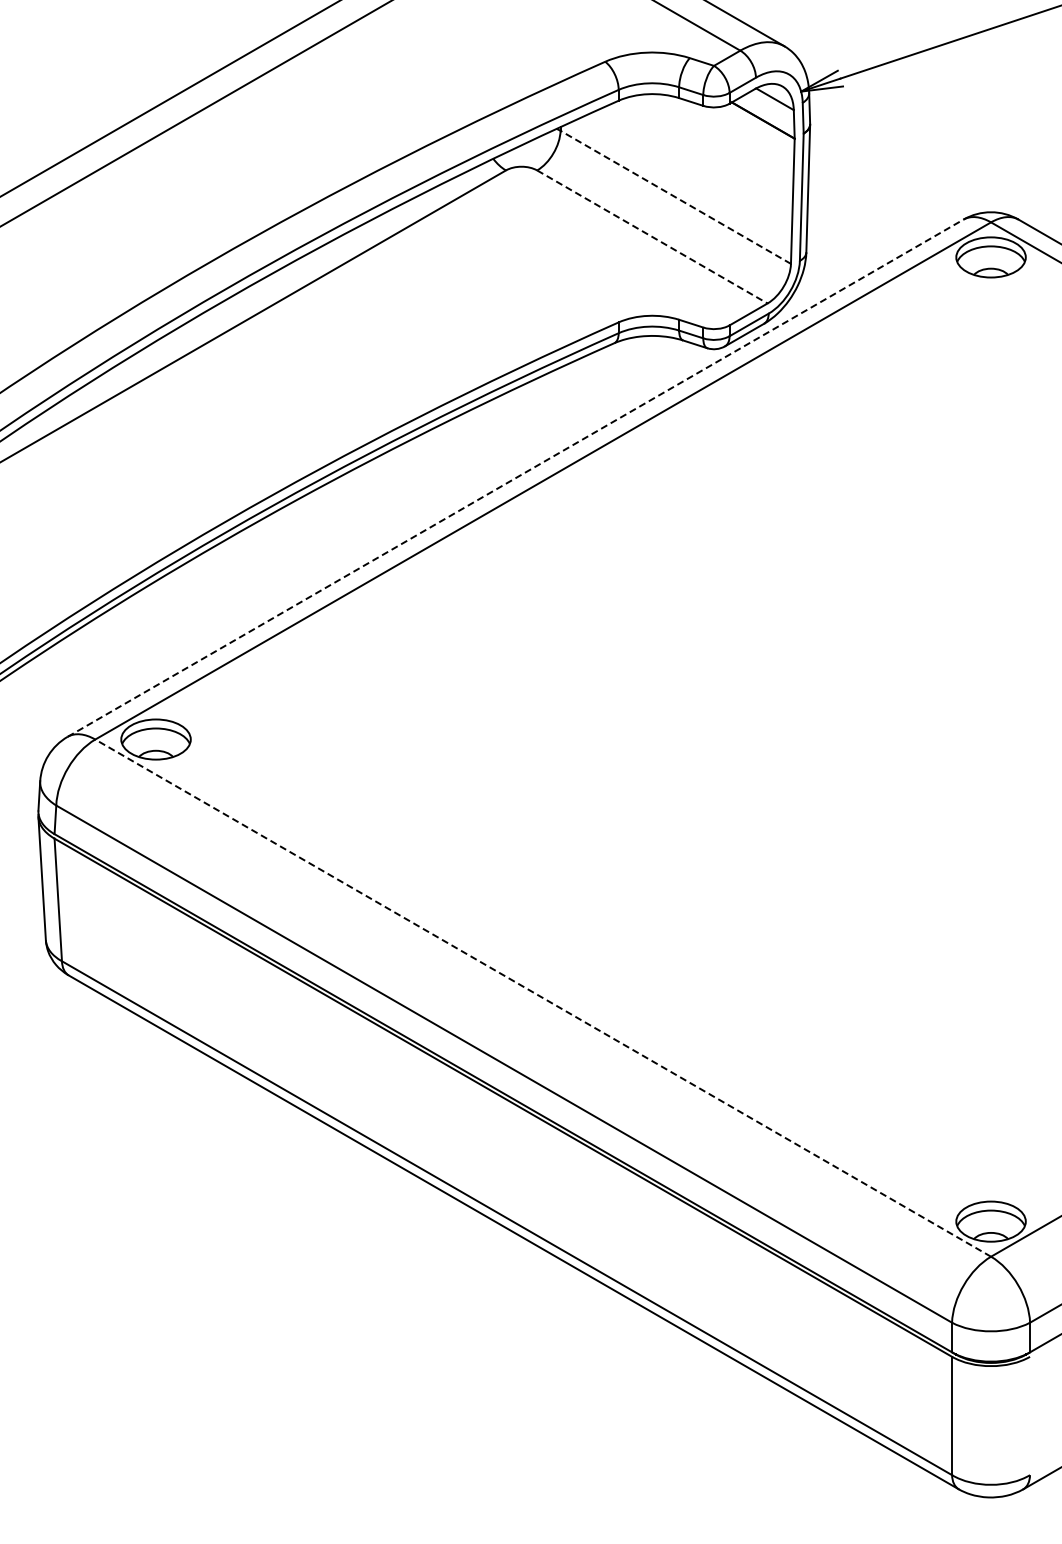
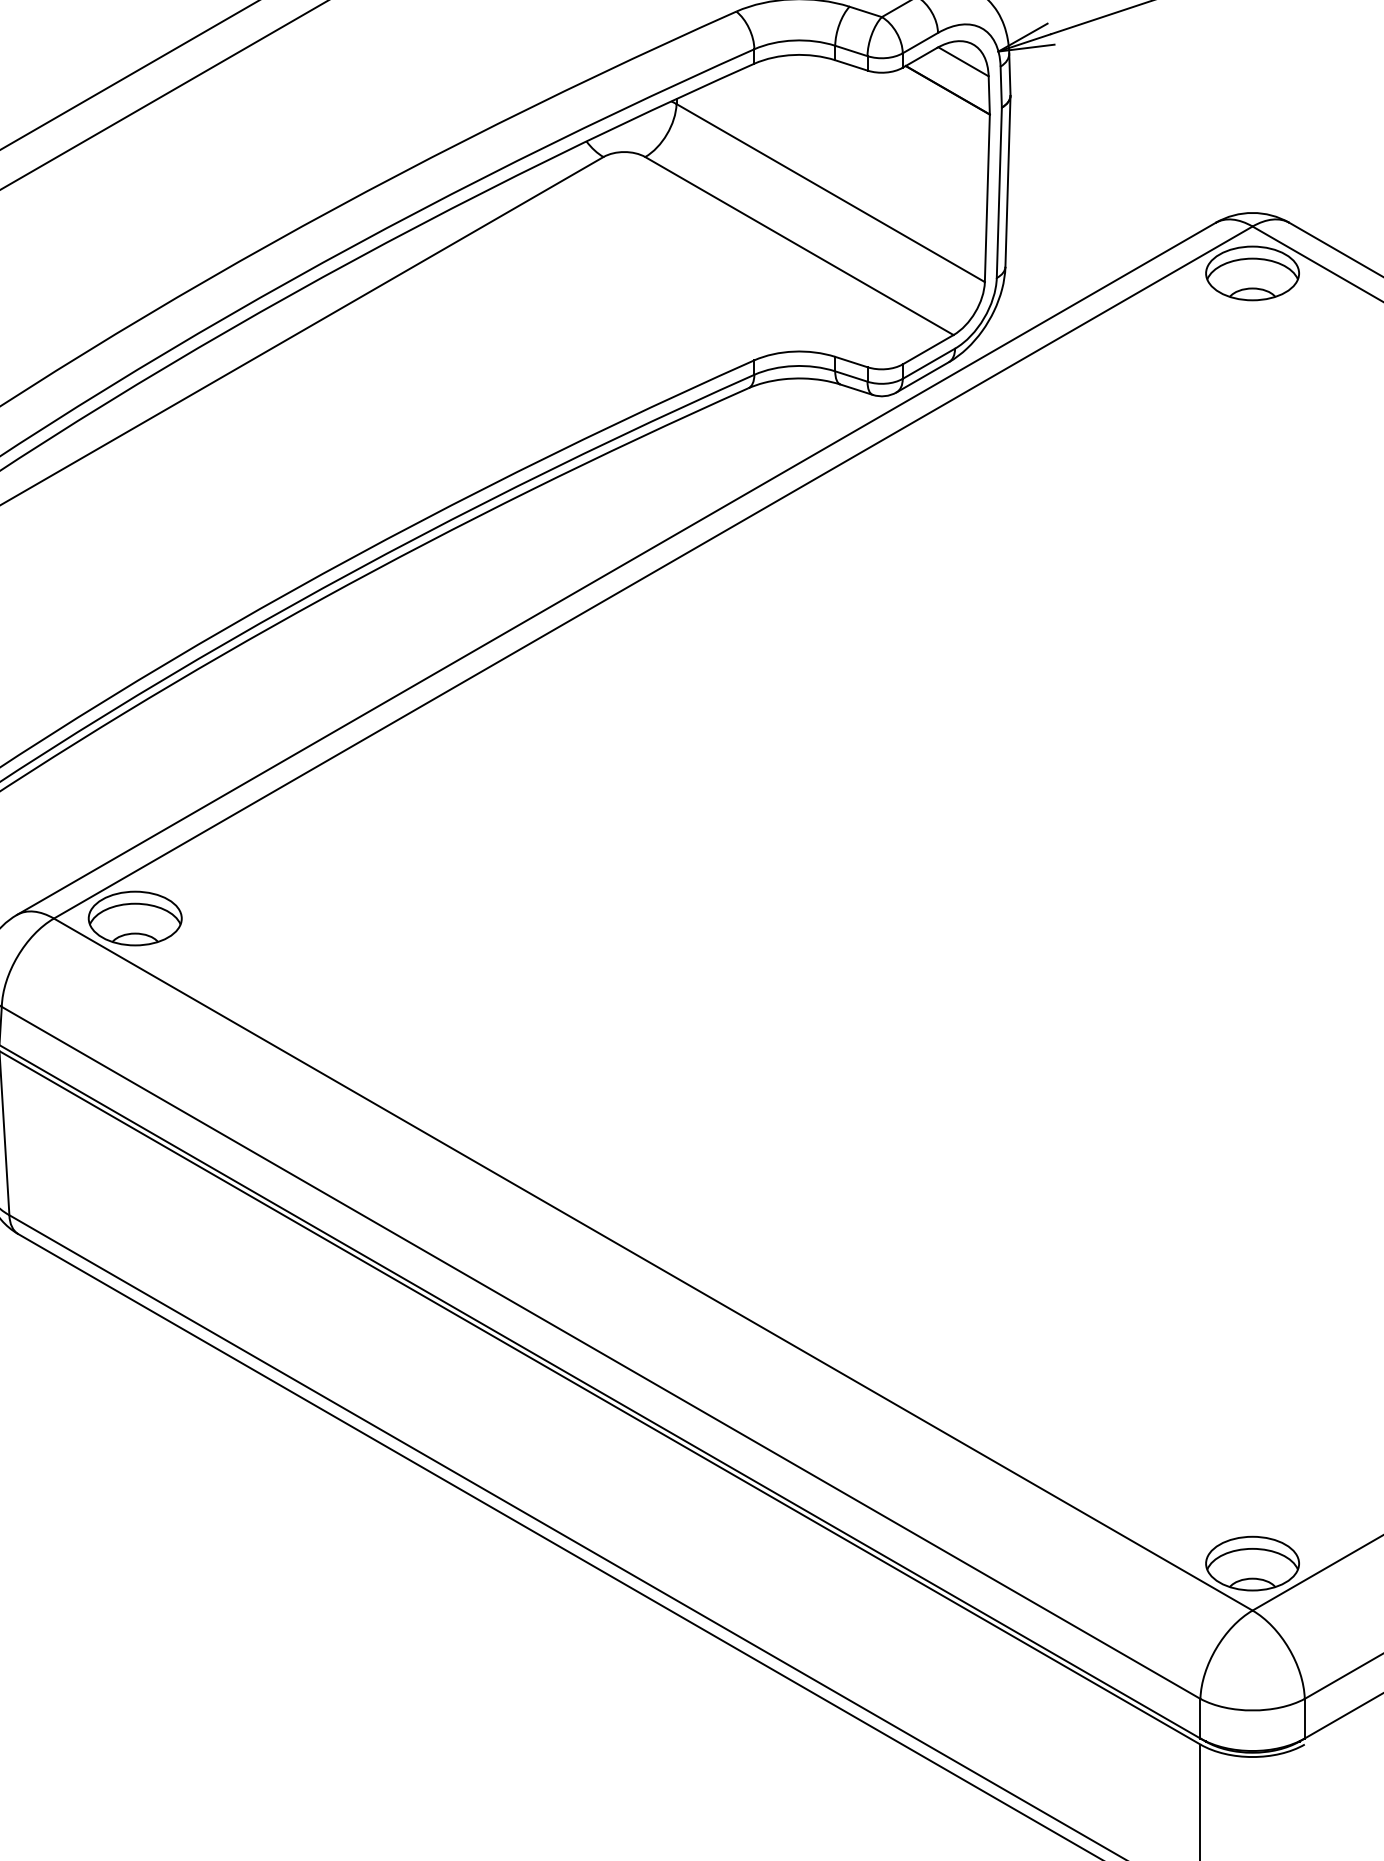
line: (675, 197) -> (830, 193), dashed -> solid
line: (652, 237) -> (799, 246), dashed -> solid
line: (516, 477) -> (617, 567), dashed -> solid
line: (542, 997) -> (652, 1263), dashed -> solid

